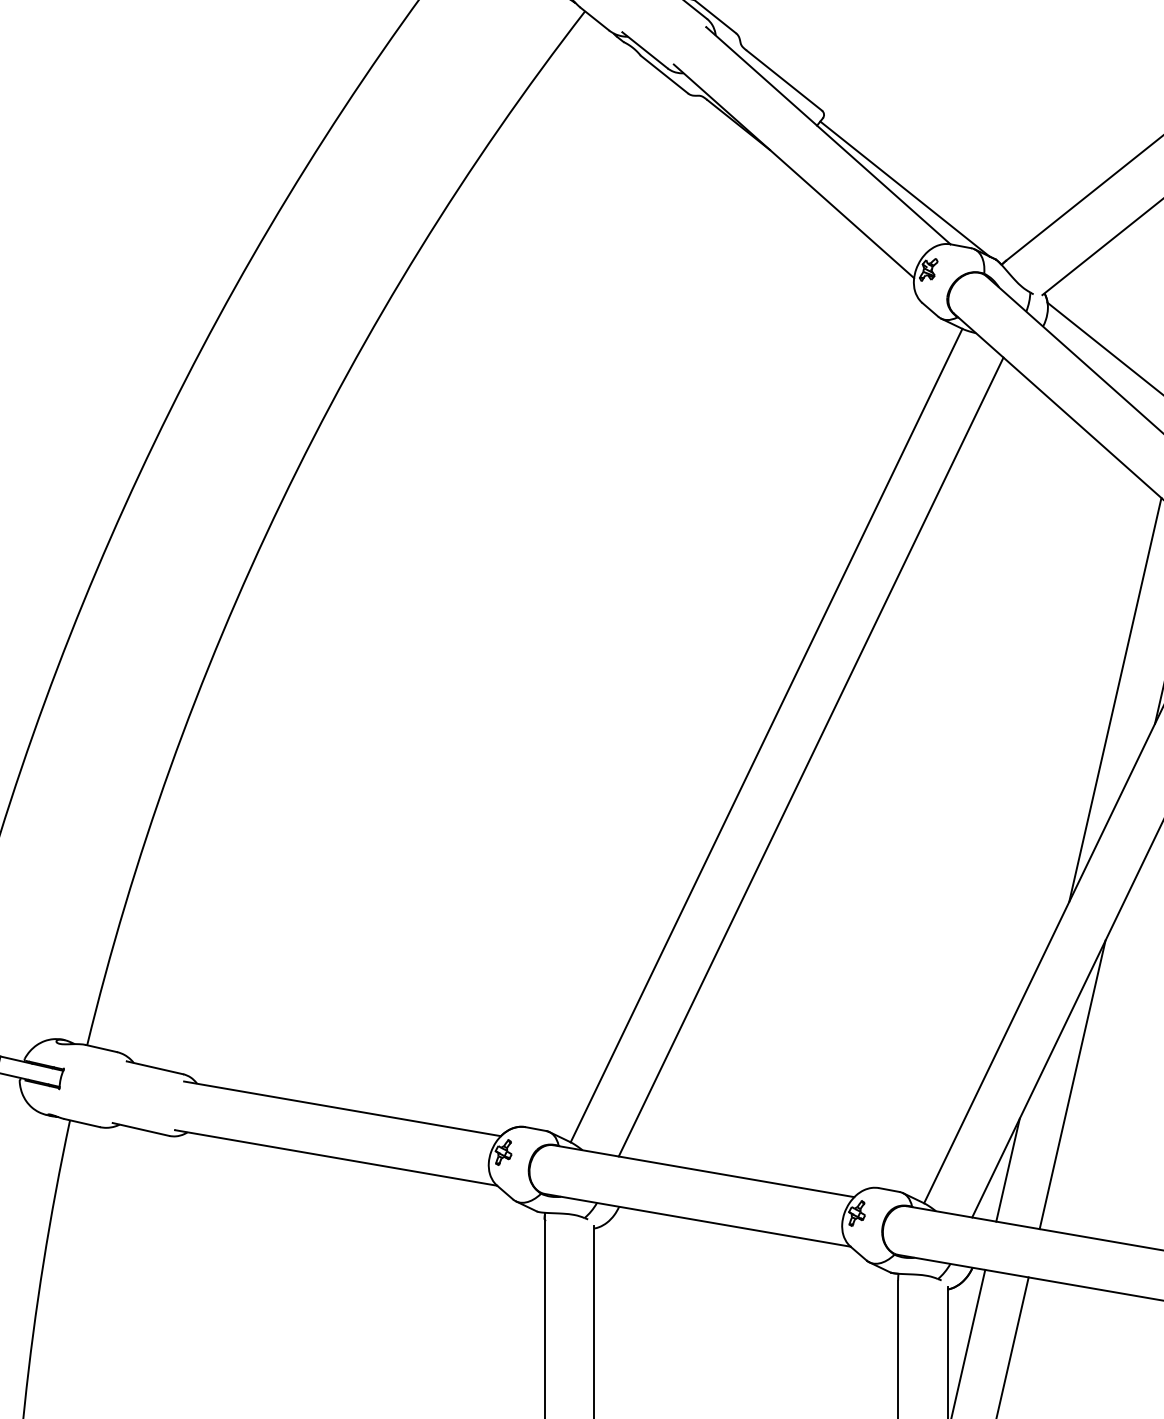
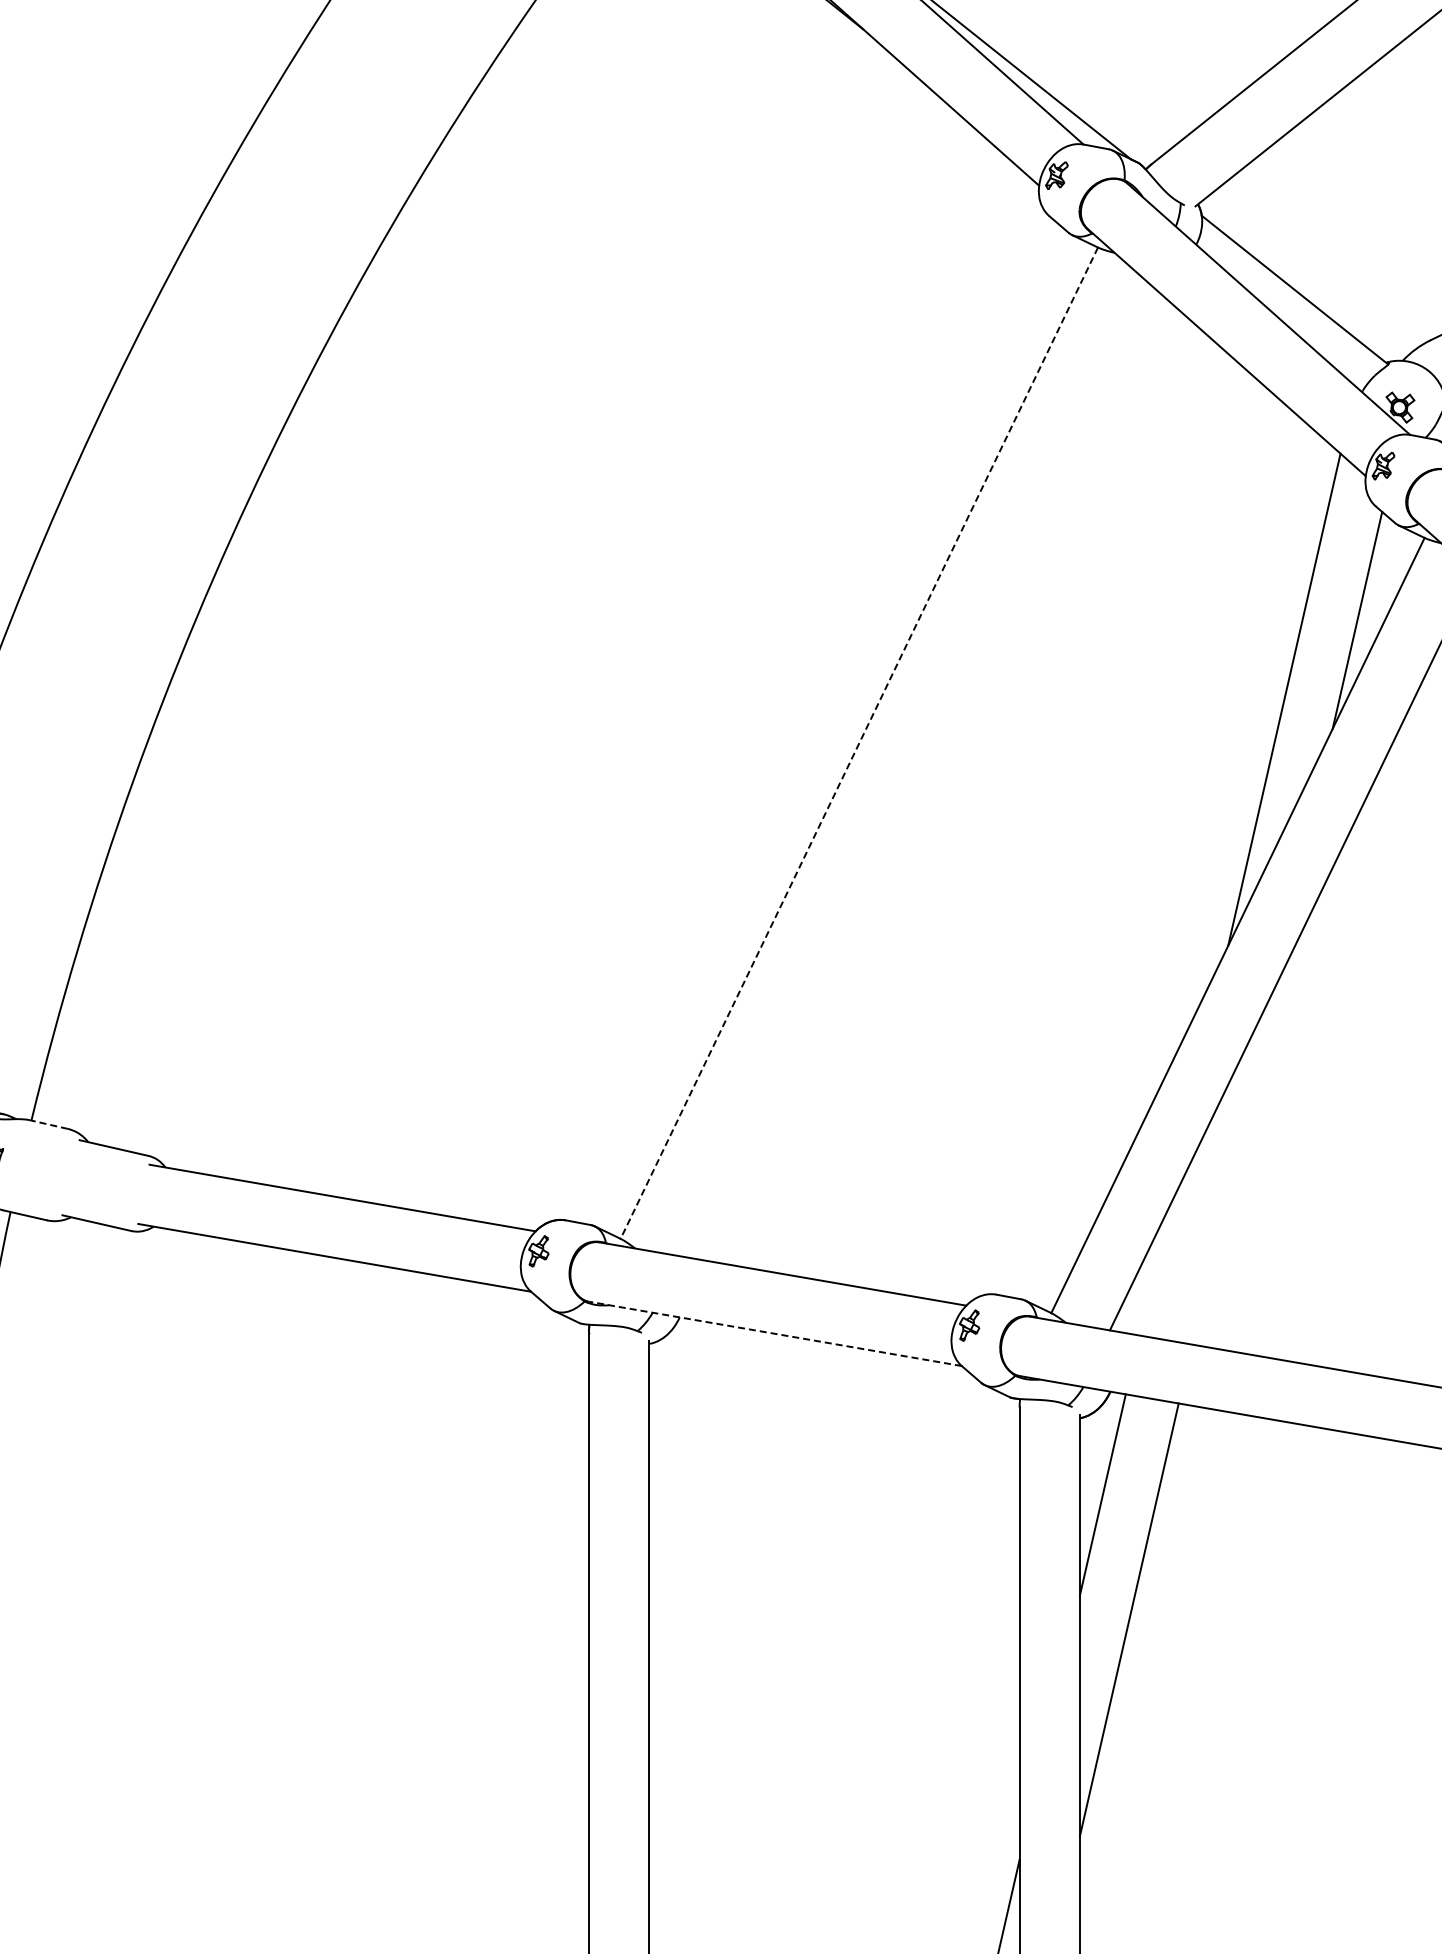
line: (766, 735) -> (859, 743), solid -> dashed
line: (811, 757) -> (913, 769), removed
line: (101, 1048) -> (48, 1124), solid -> dashed
line: (1072, 1084) -> (1232, 1168), removed
line: (1007, 1169) -> (1153, 1272), removed
line: (697, 1220) -> (775, 1333), solid -> dashed

